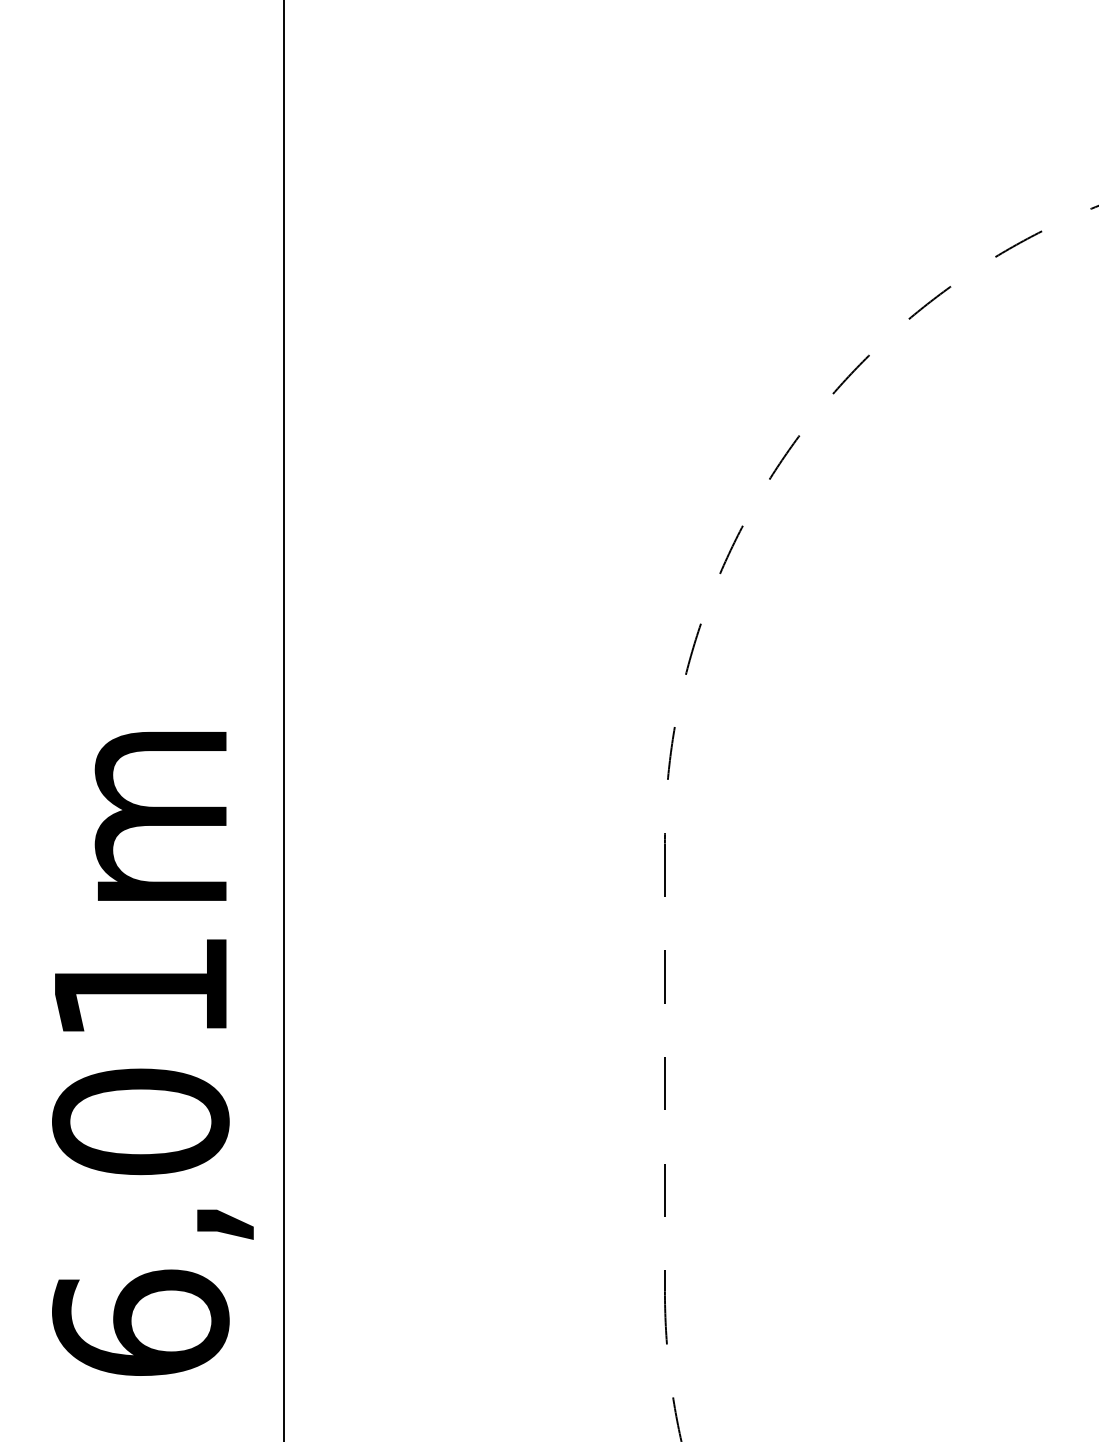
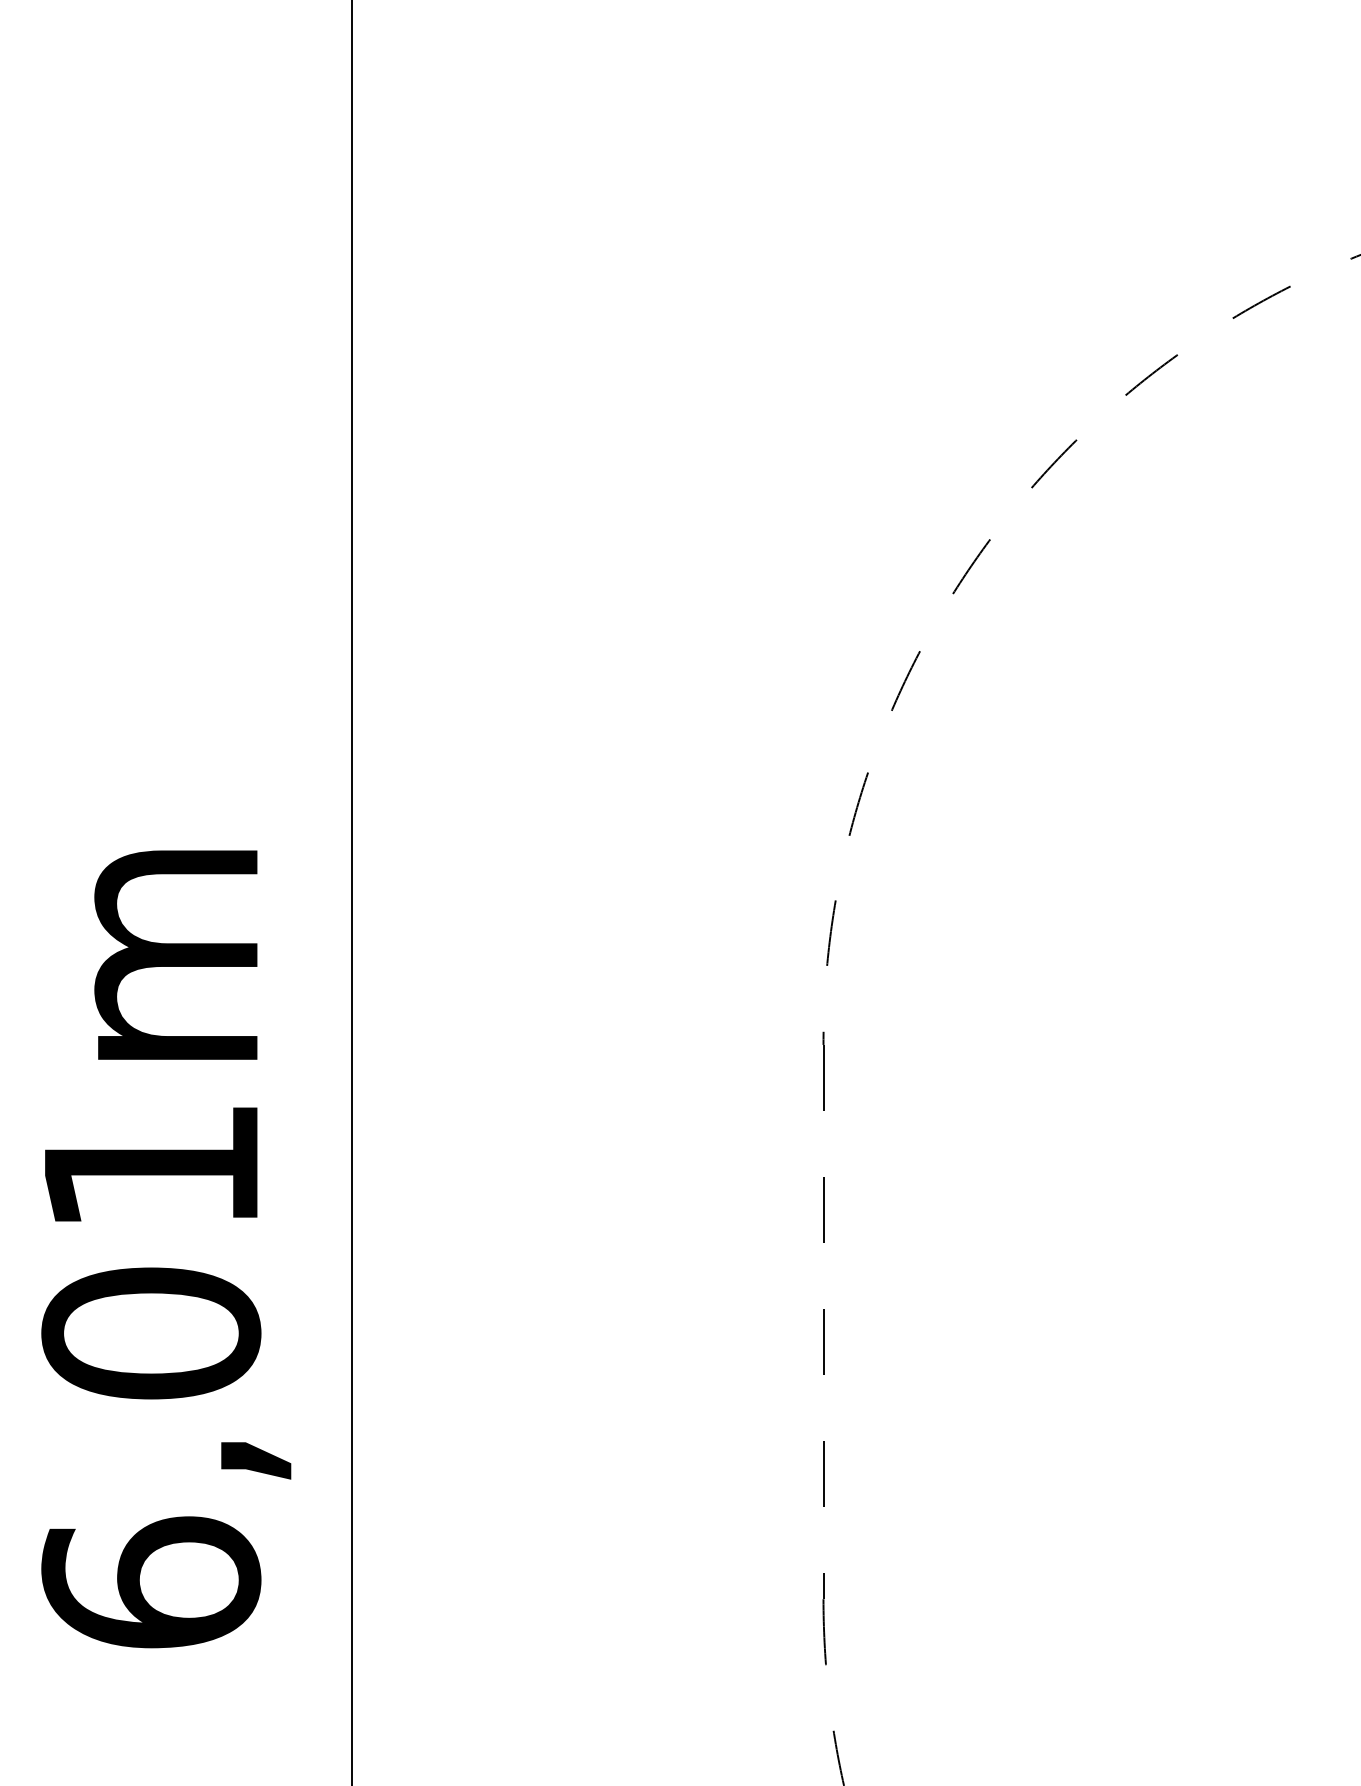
text: (153, 1054) -> (166, 1249), moved

